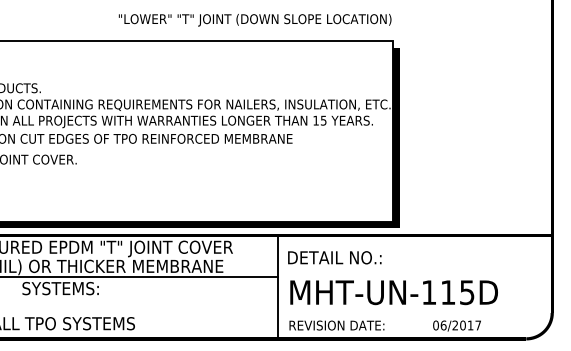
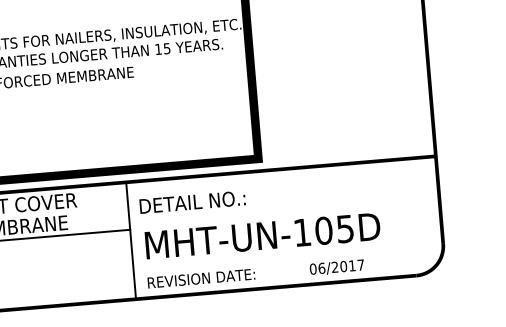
text: (447, 292) -> (323, 230), MHT-UN-115D -> MHT-UN-105D

